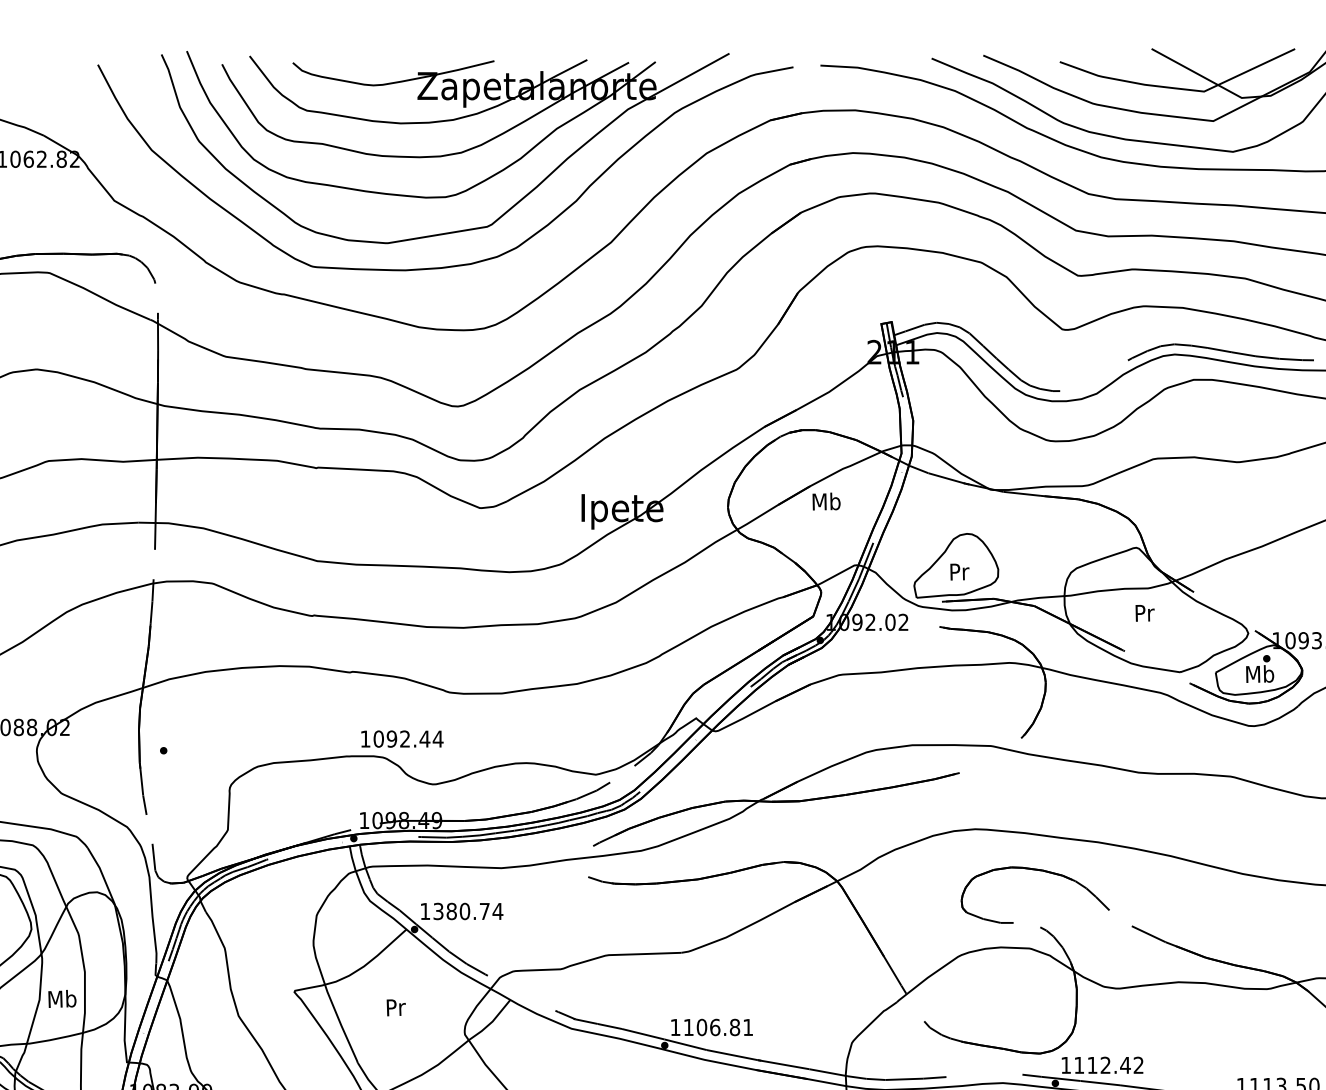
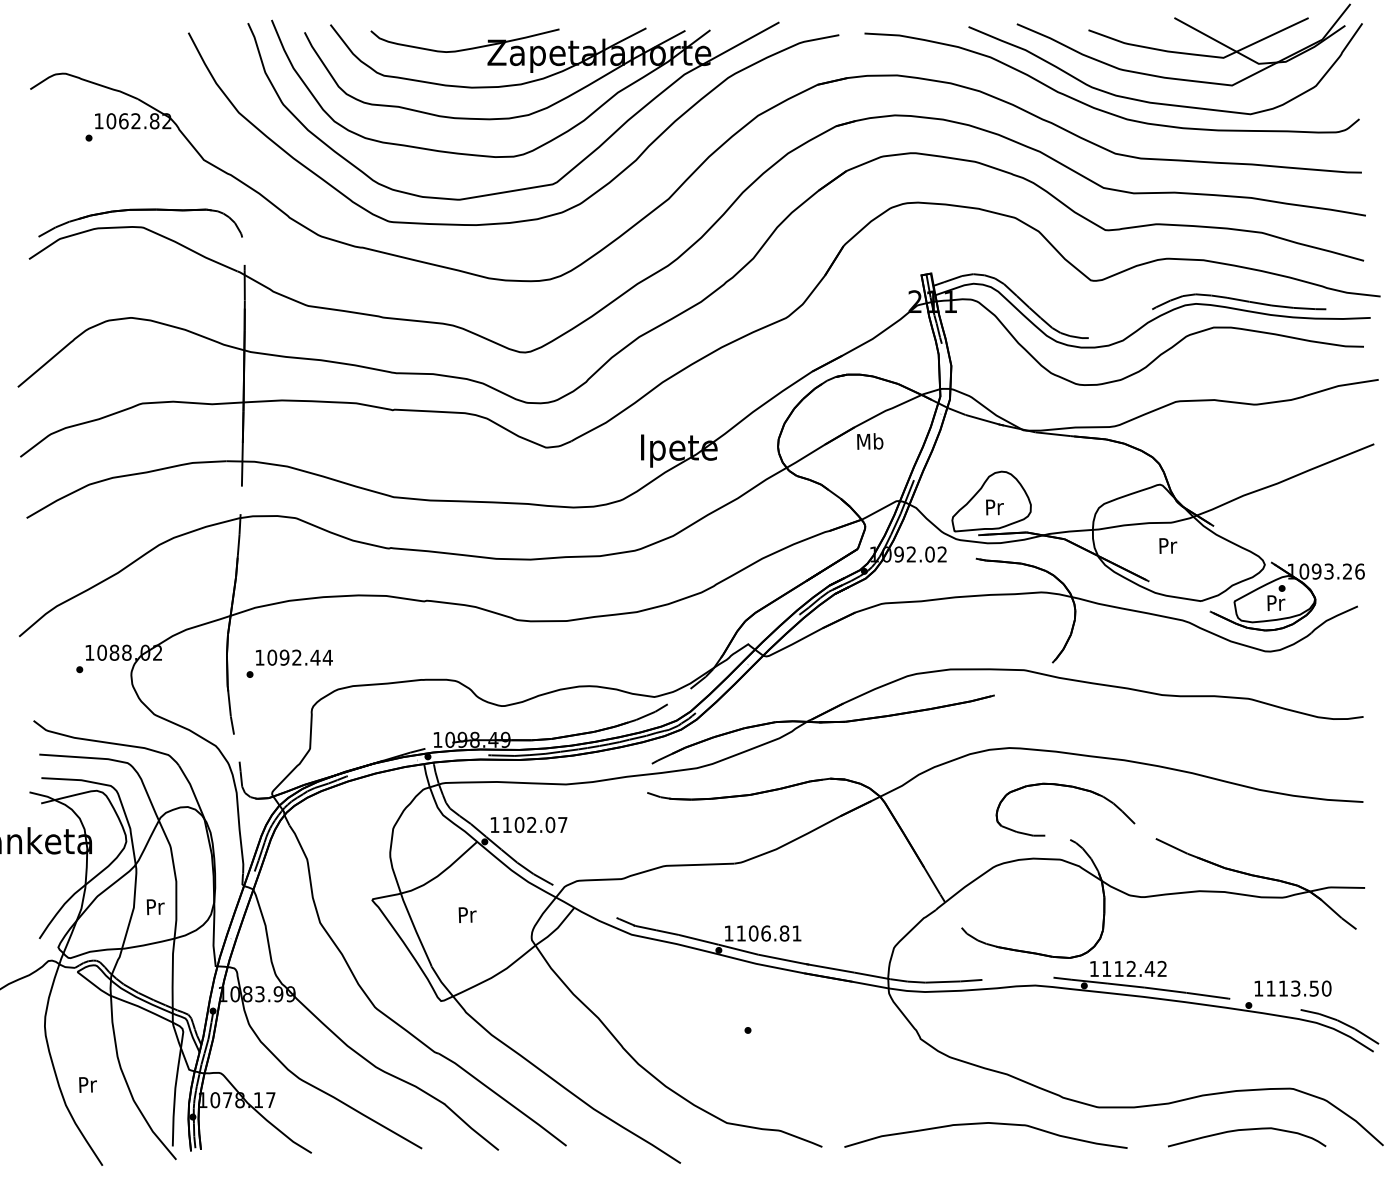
text: (1259, 673) -> (1275, 602), Mb -> Pr
text: (402, 738) -> (294, 657), moved
text: (467, 910) -> (534, 824), 1380.74 -> 1102.07
text: (62, 998) -> (155, 906), Mb -> Pr

